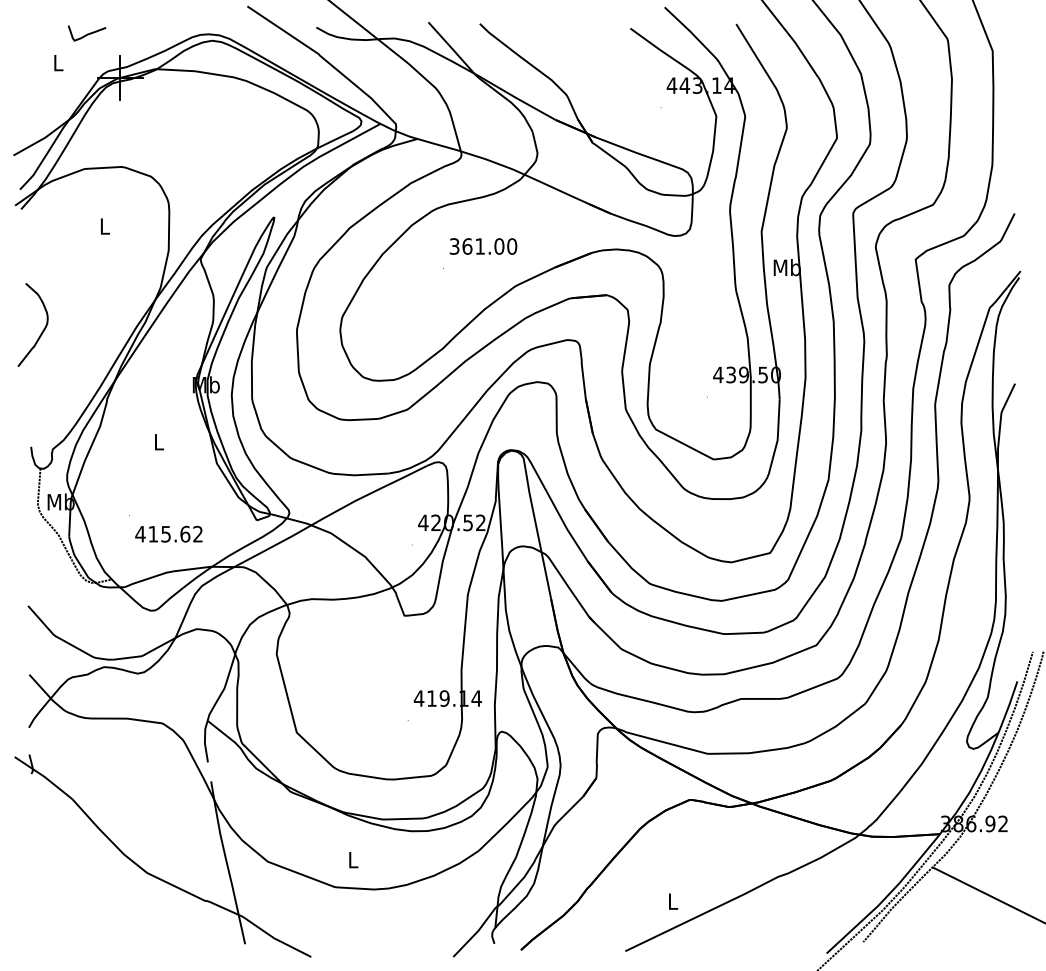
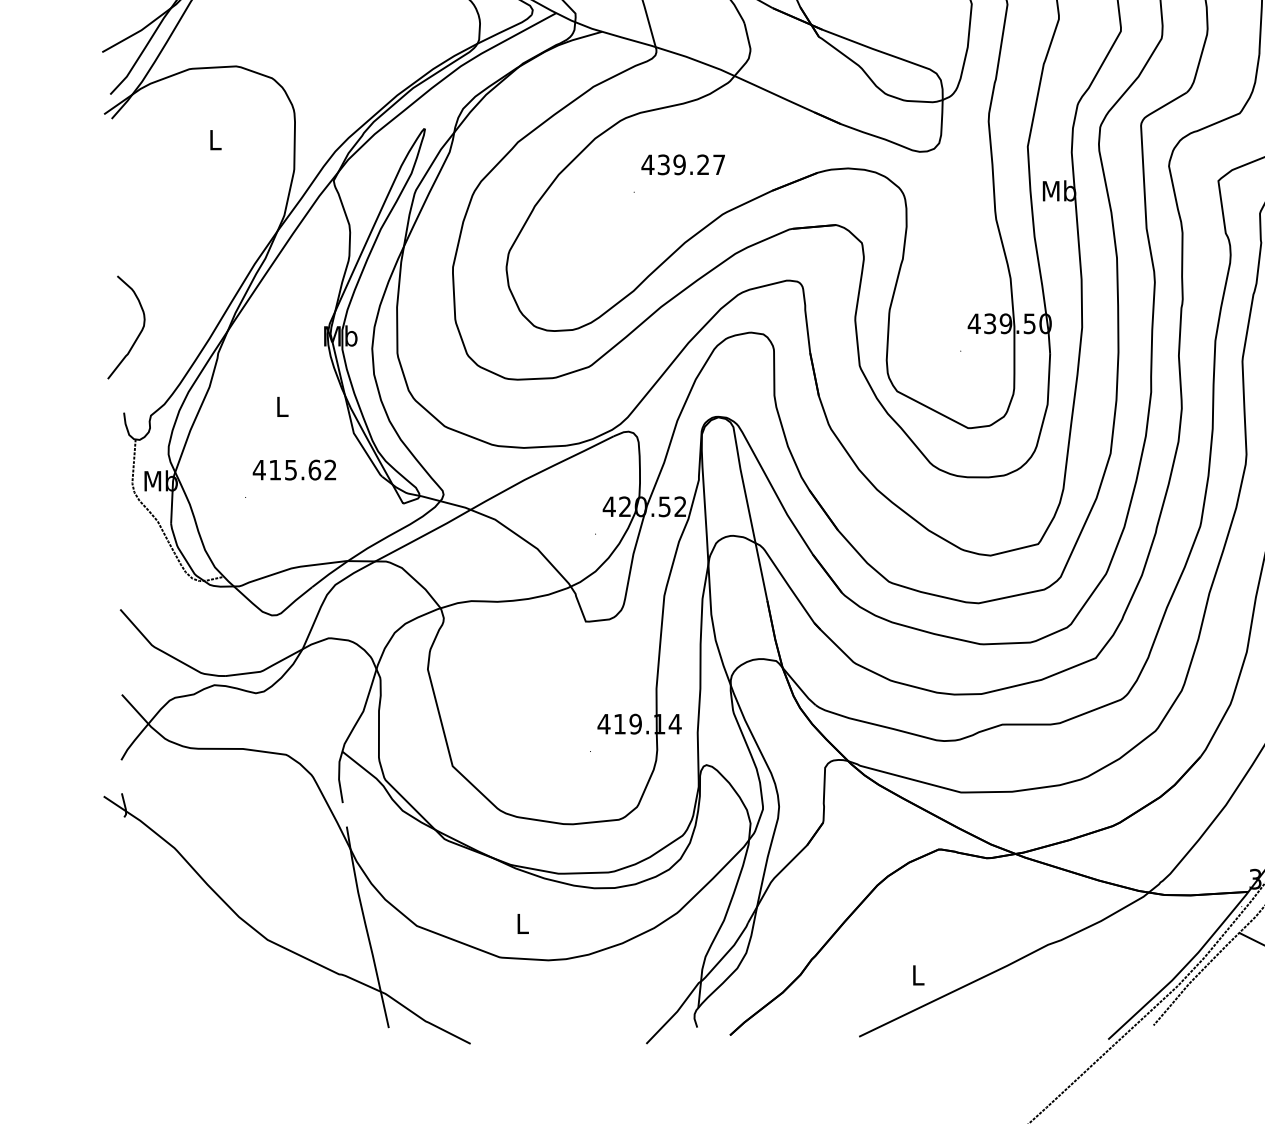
text: (483, 246) -> (683, 164), 361.00 -> 439.27
curve: (42, 330) -> (138, 334), moved
text: (168, 533) -> (293, 469), moved

